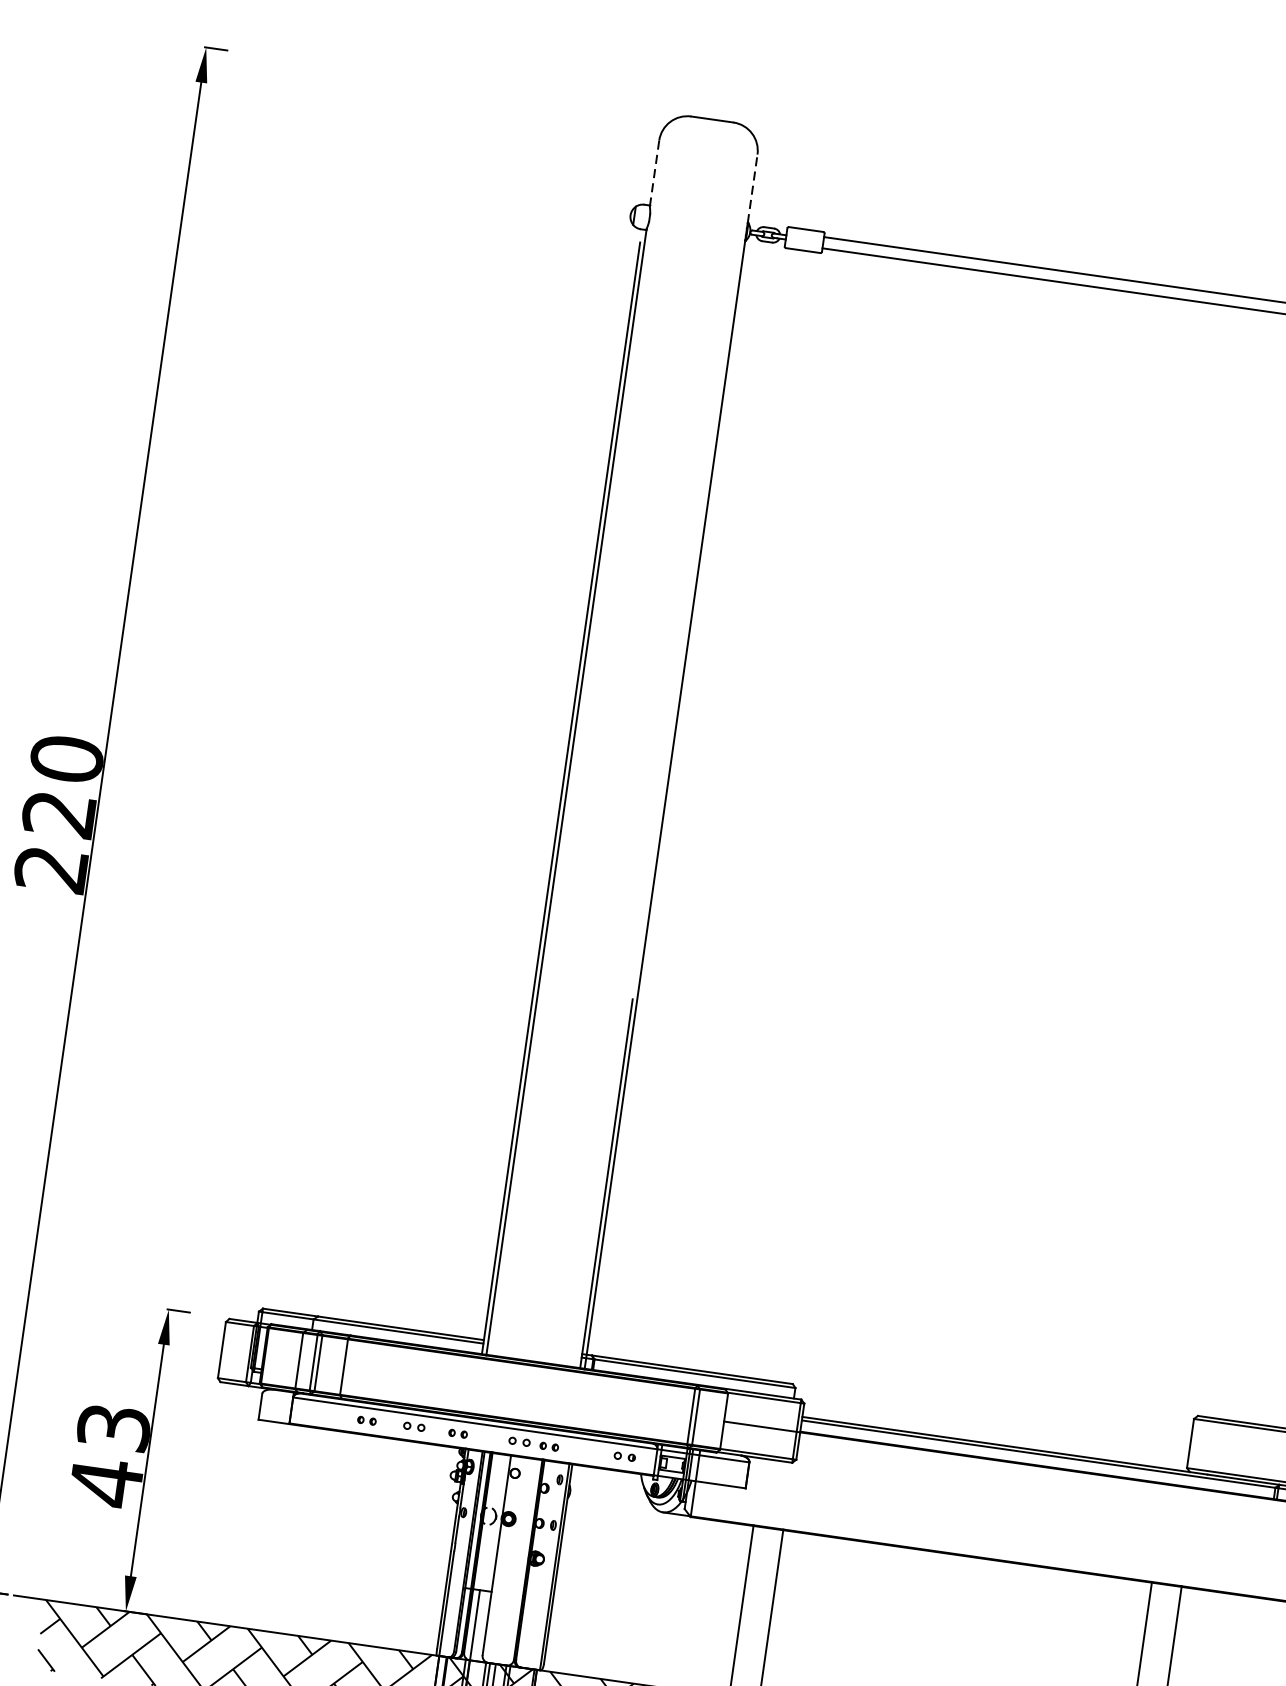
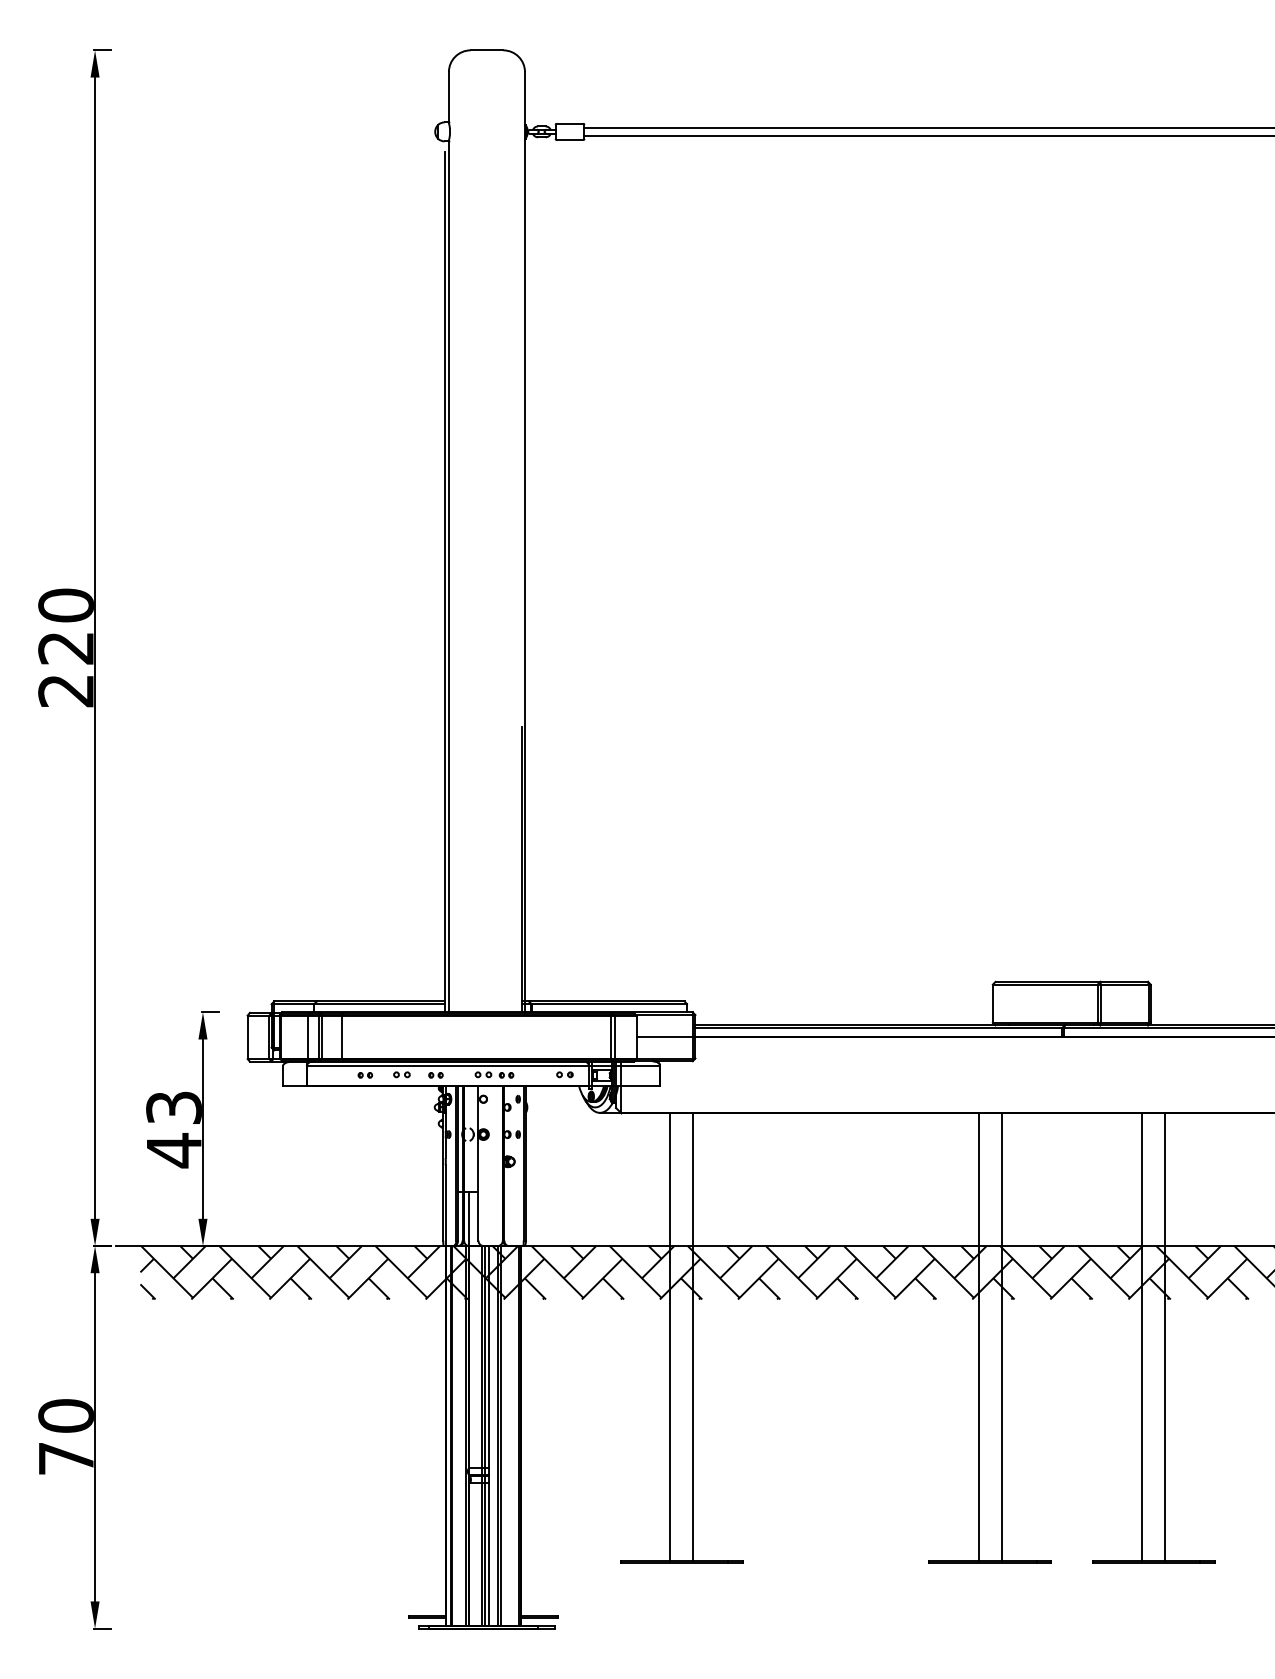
line: (654, 173) -> (448, 97), dashed -> solid
line: (753, 188) -> (525, 98), dashed -> solid

